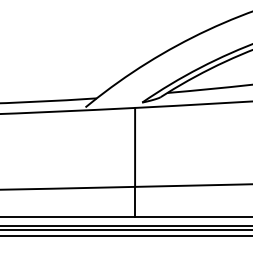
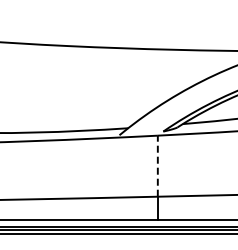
line: (134, 147) -> (157, 166), solid -> dashed

